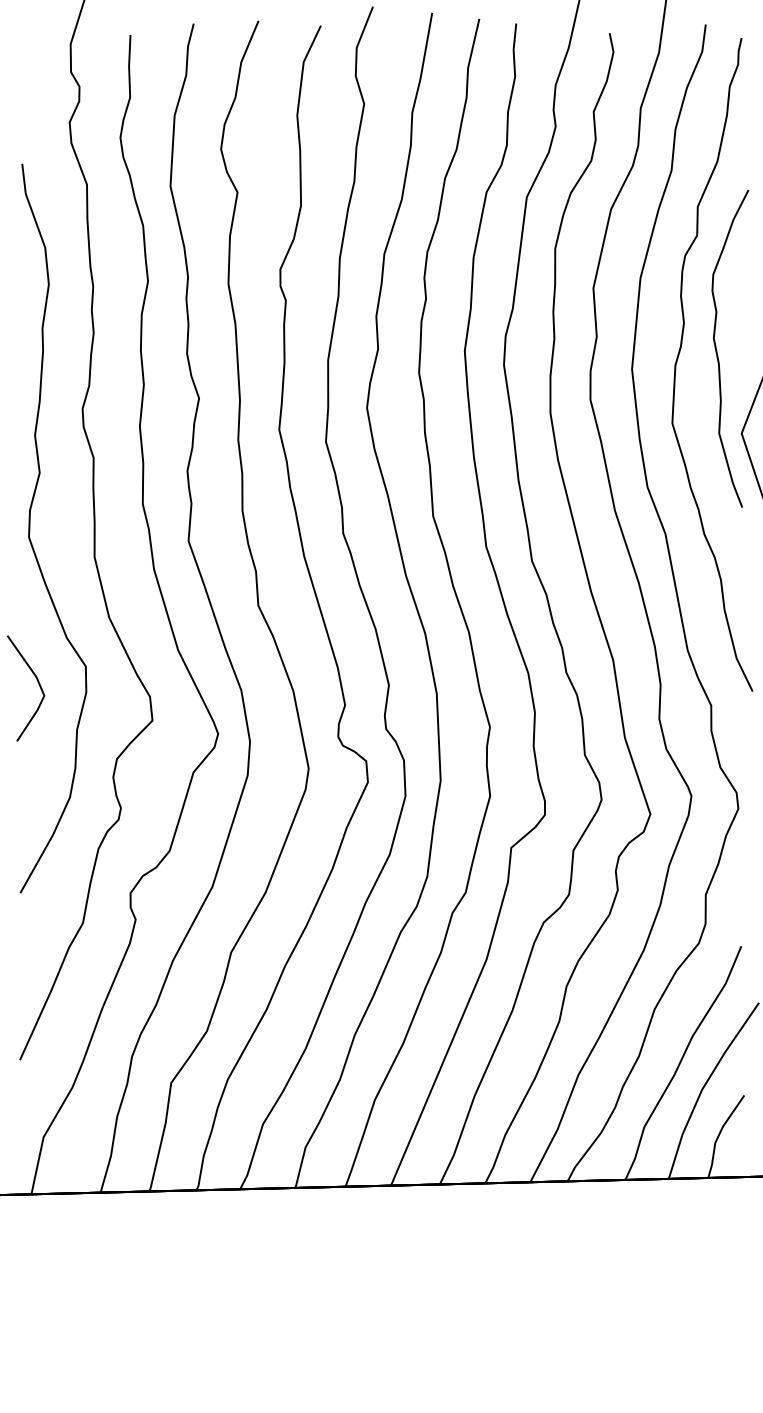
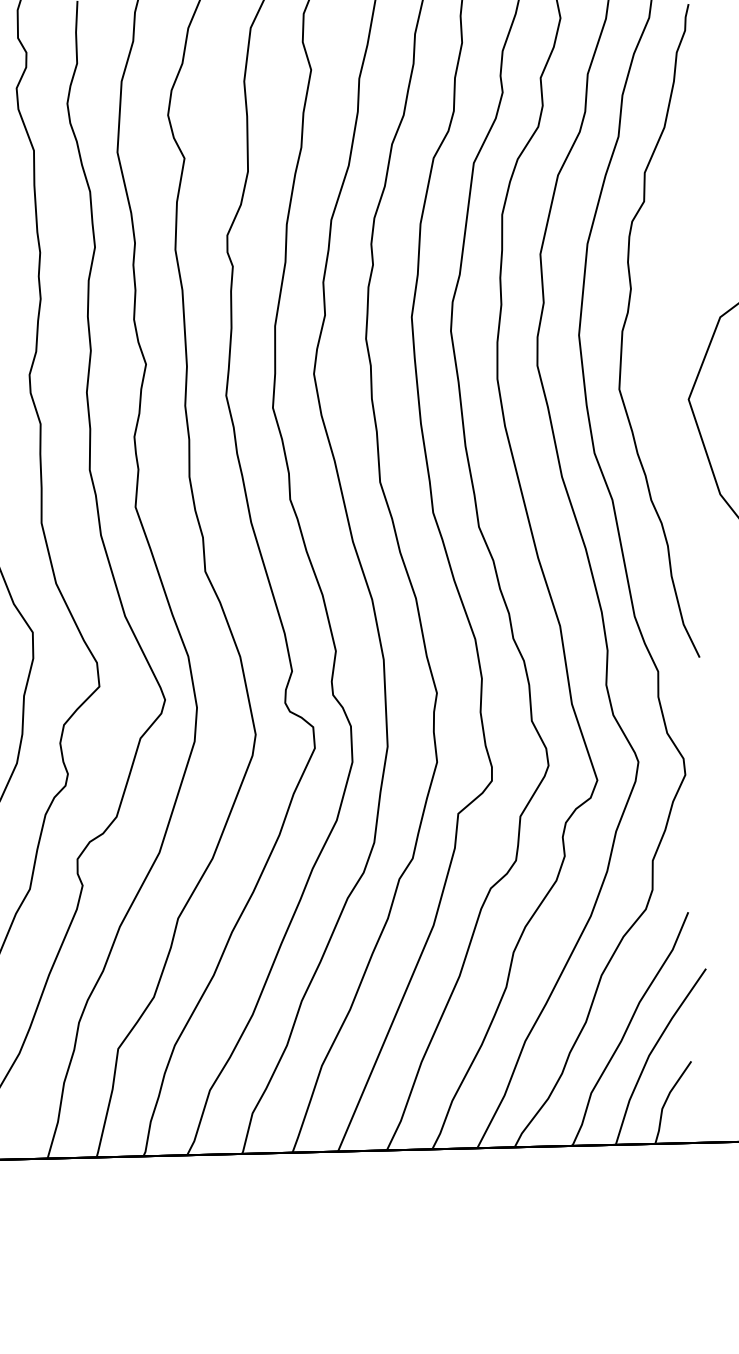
curve: (717, 350) -> (664, 316), removed

